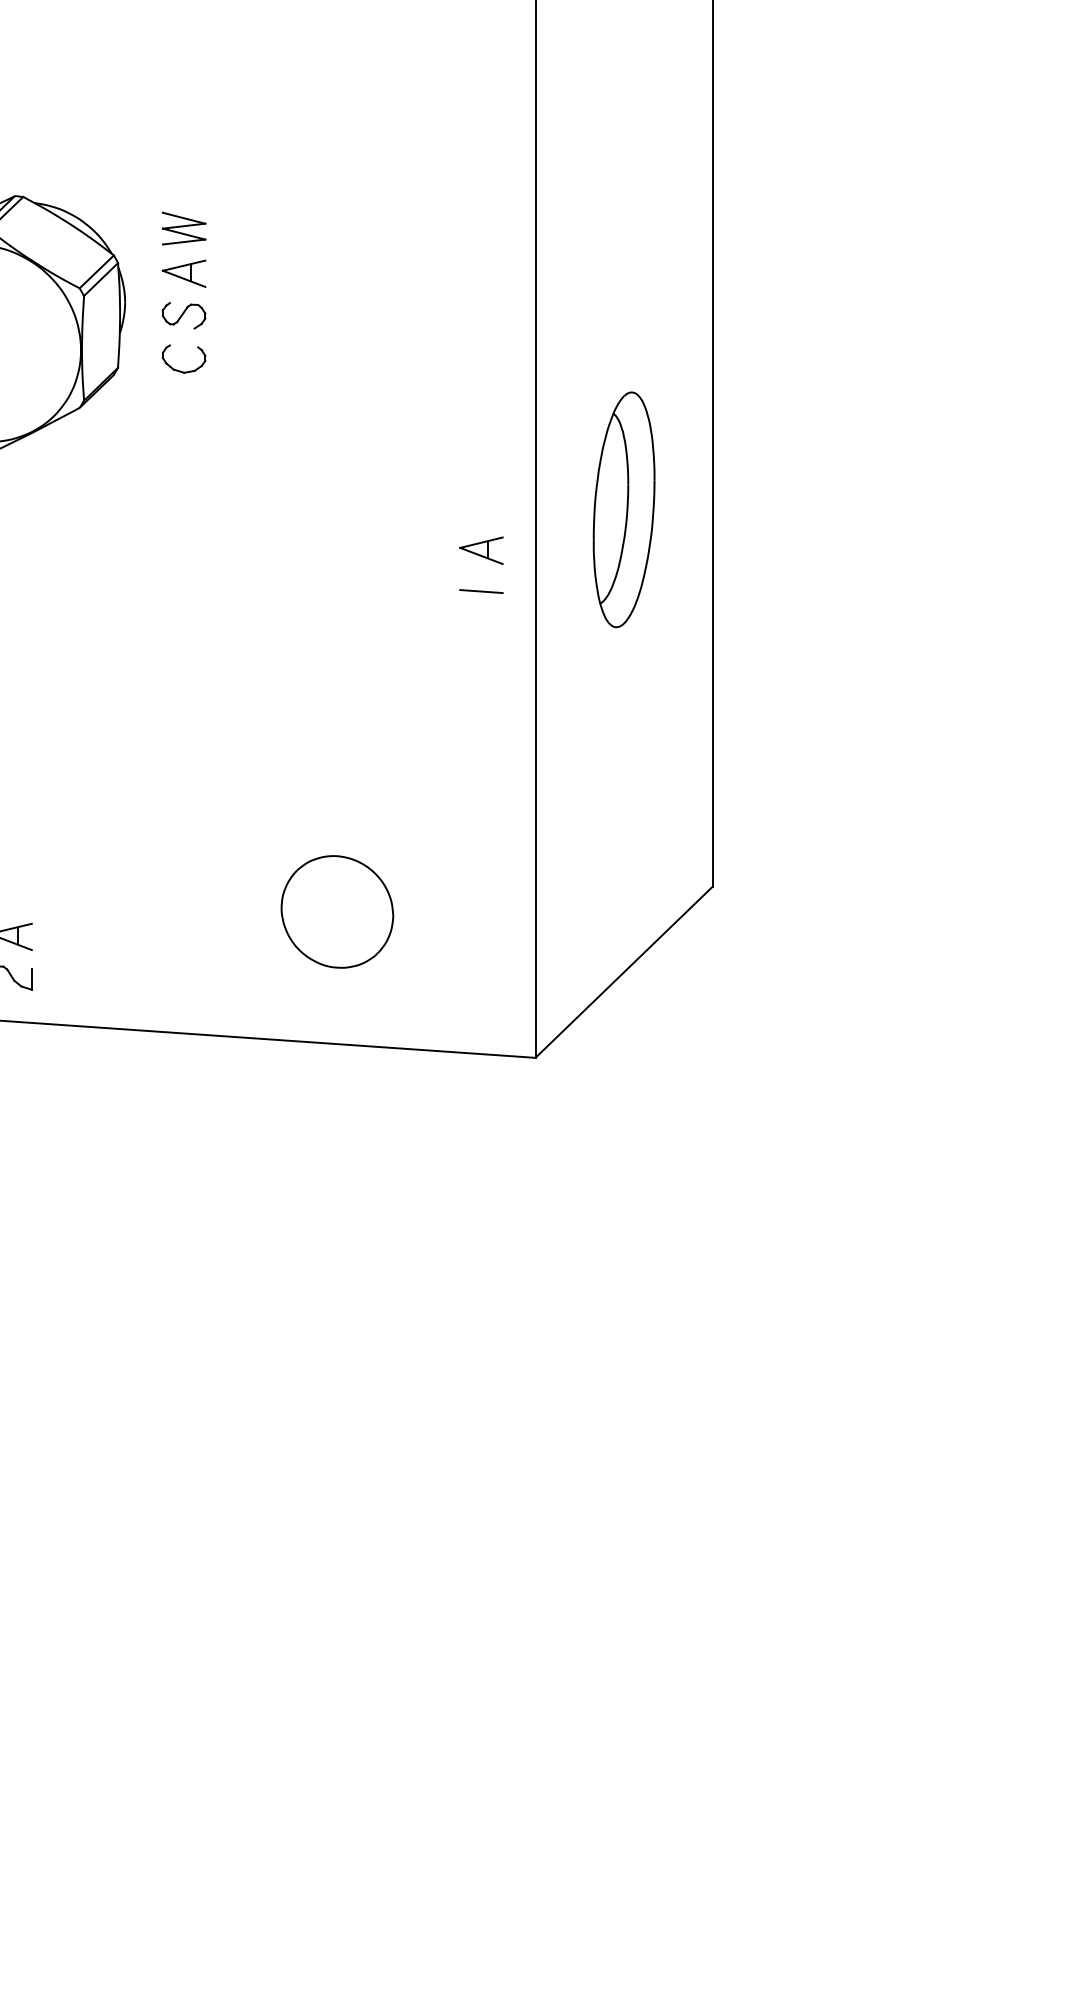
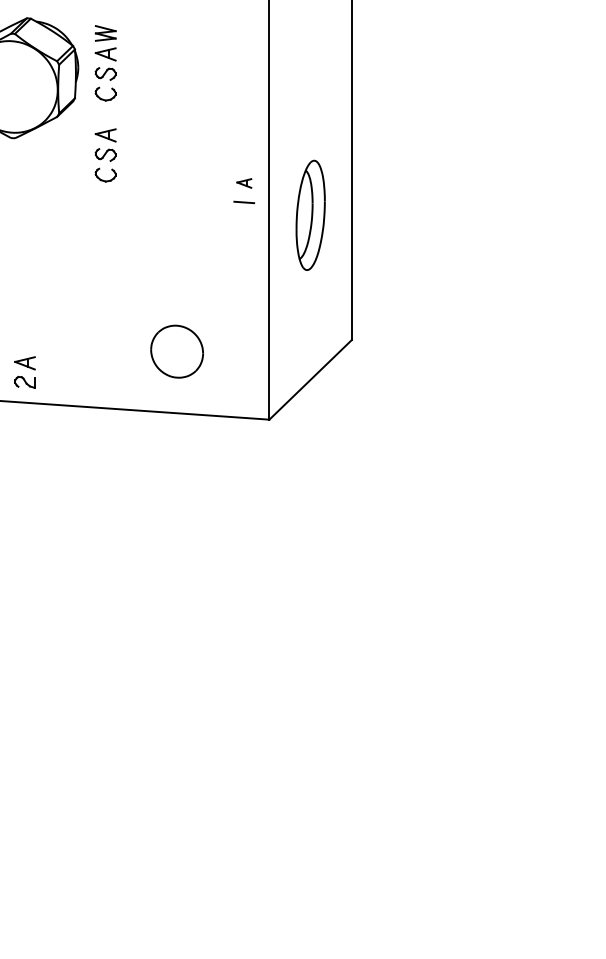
part: (183, 490) -> (105, 155), added
part: (623, 507) -> (310, 214), moved
part: (481, 550) -> (244, 183), size x0.7

